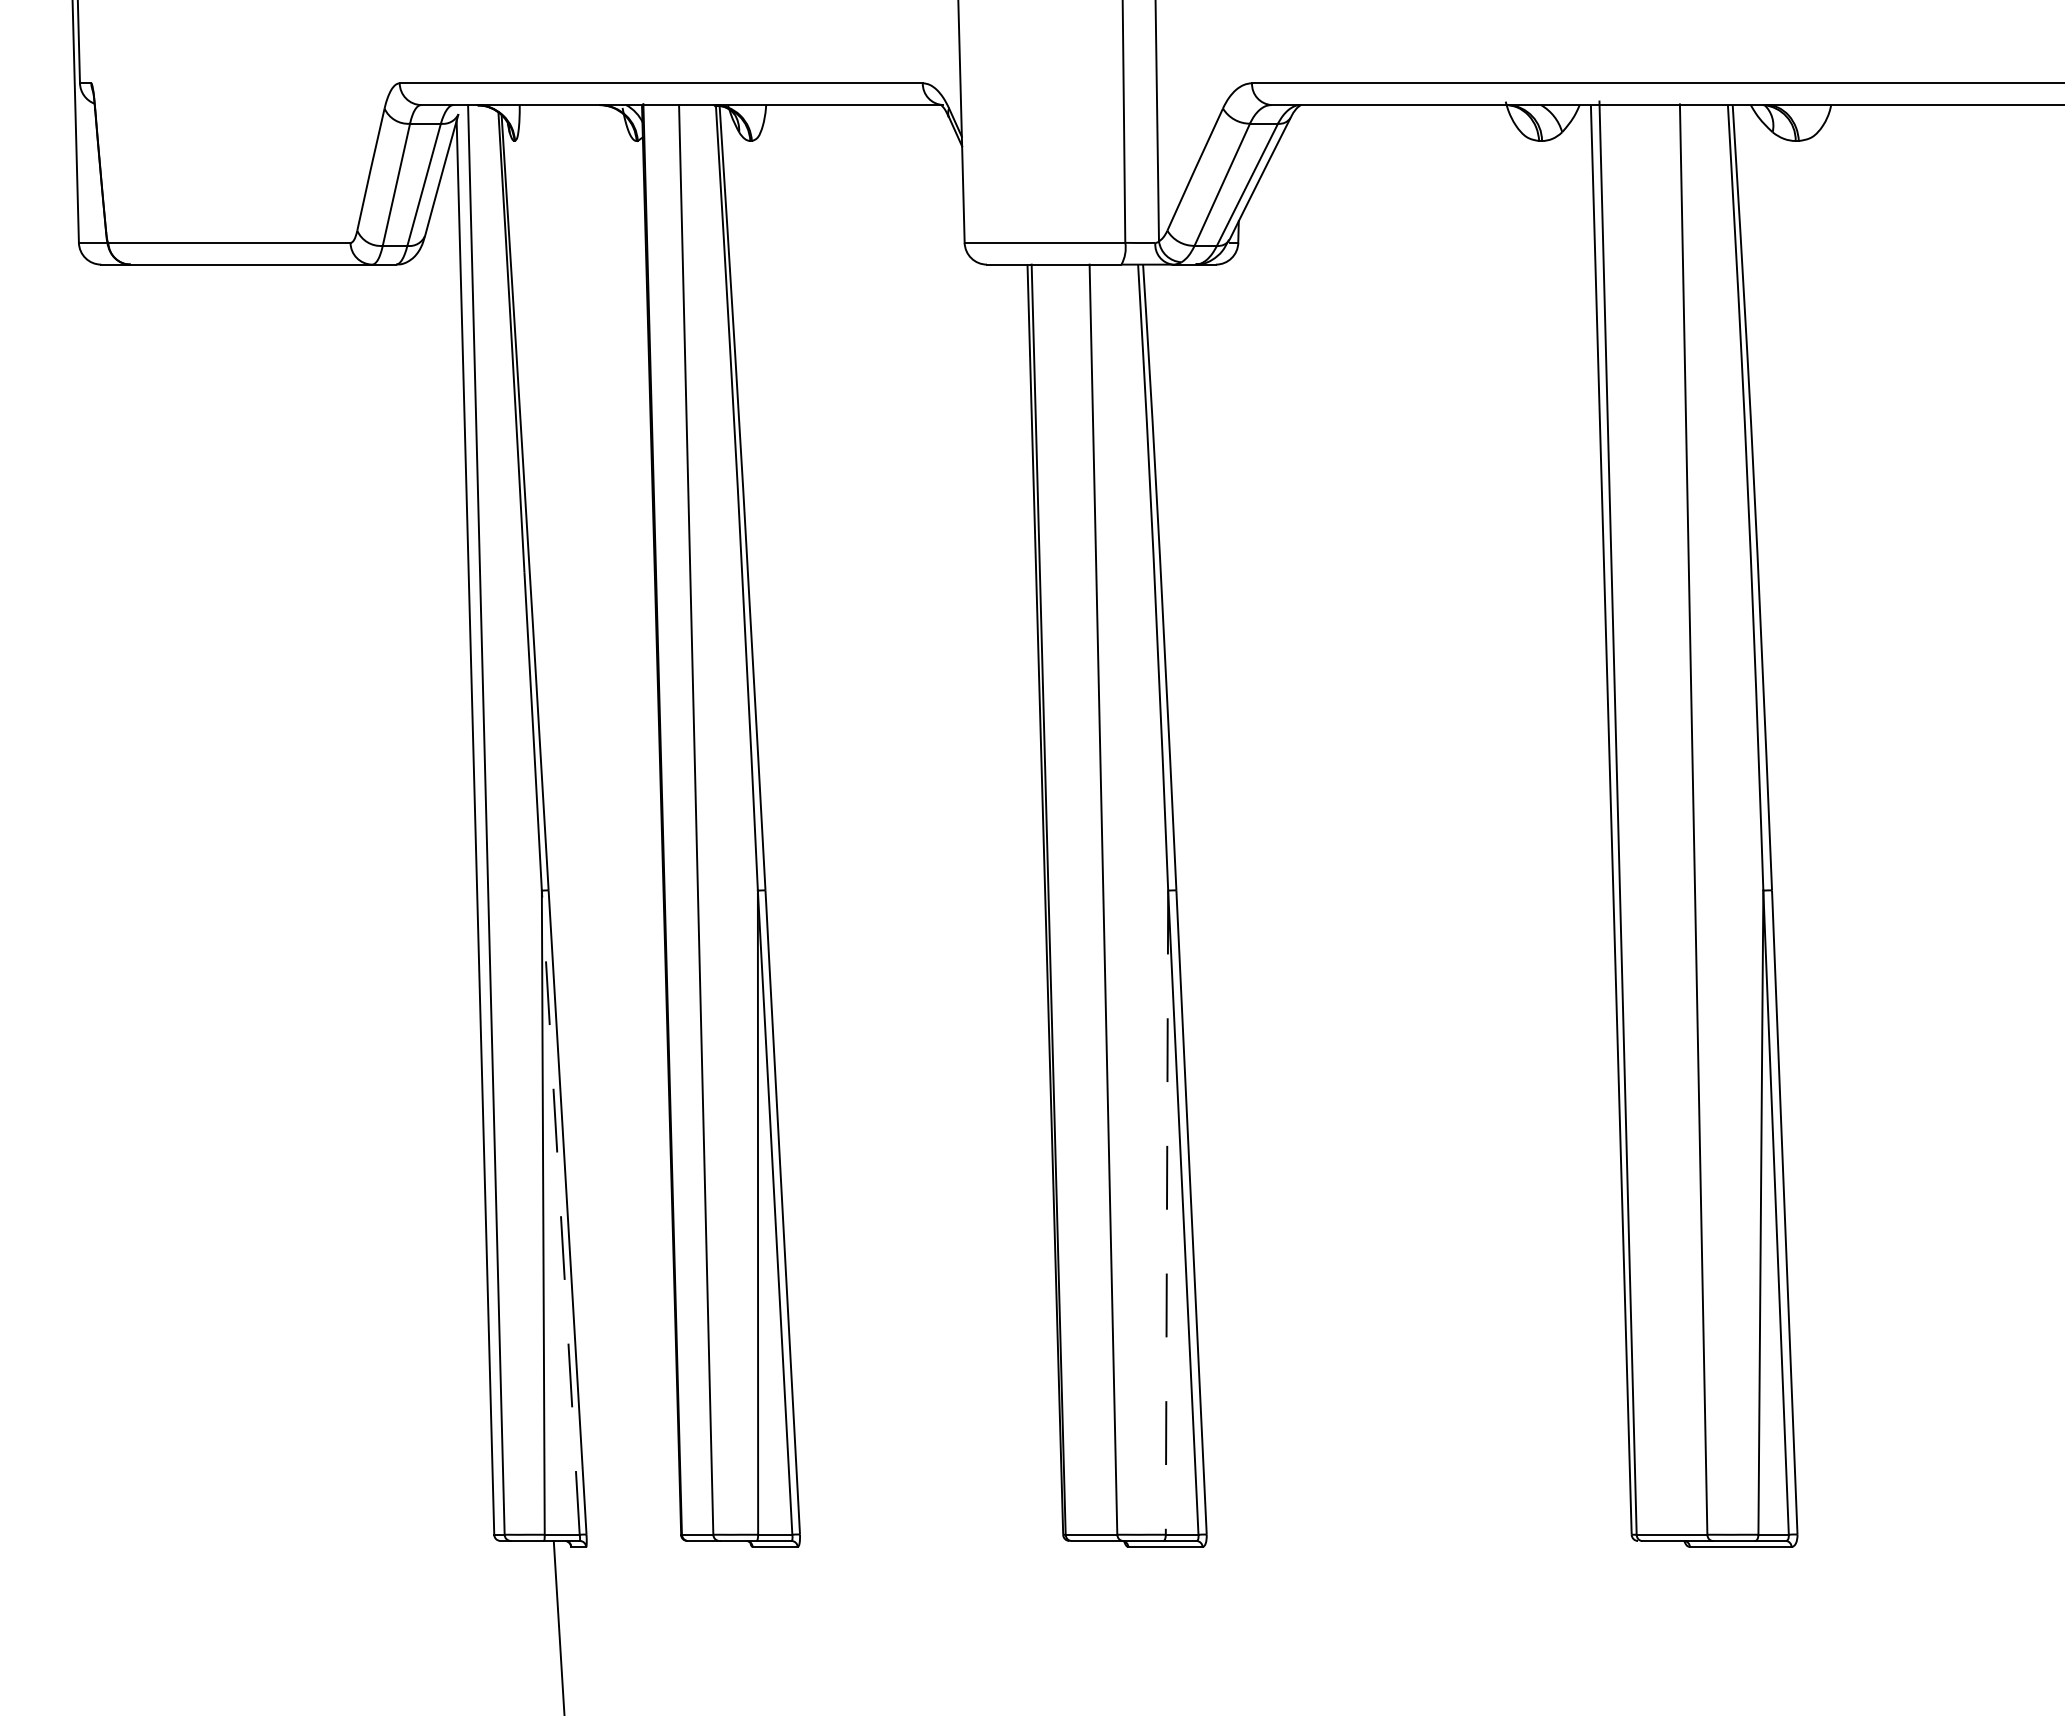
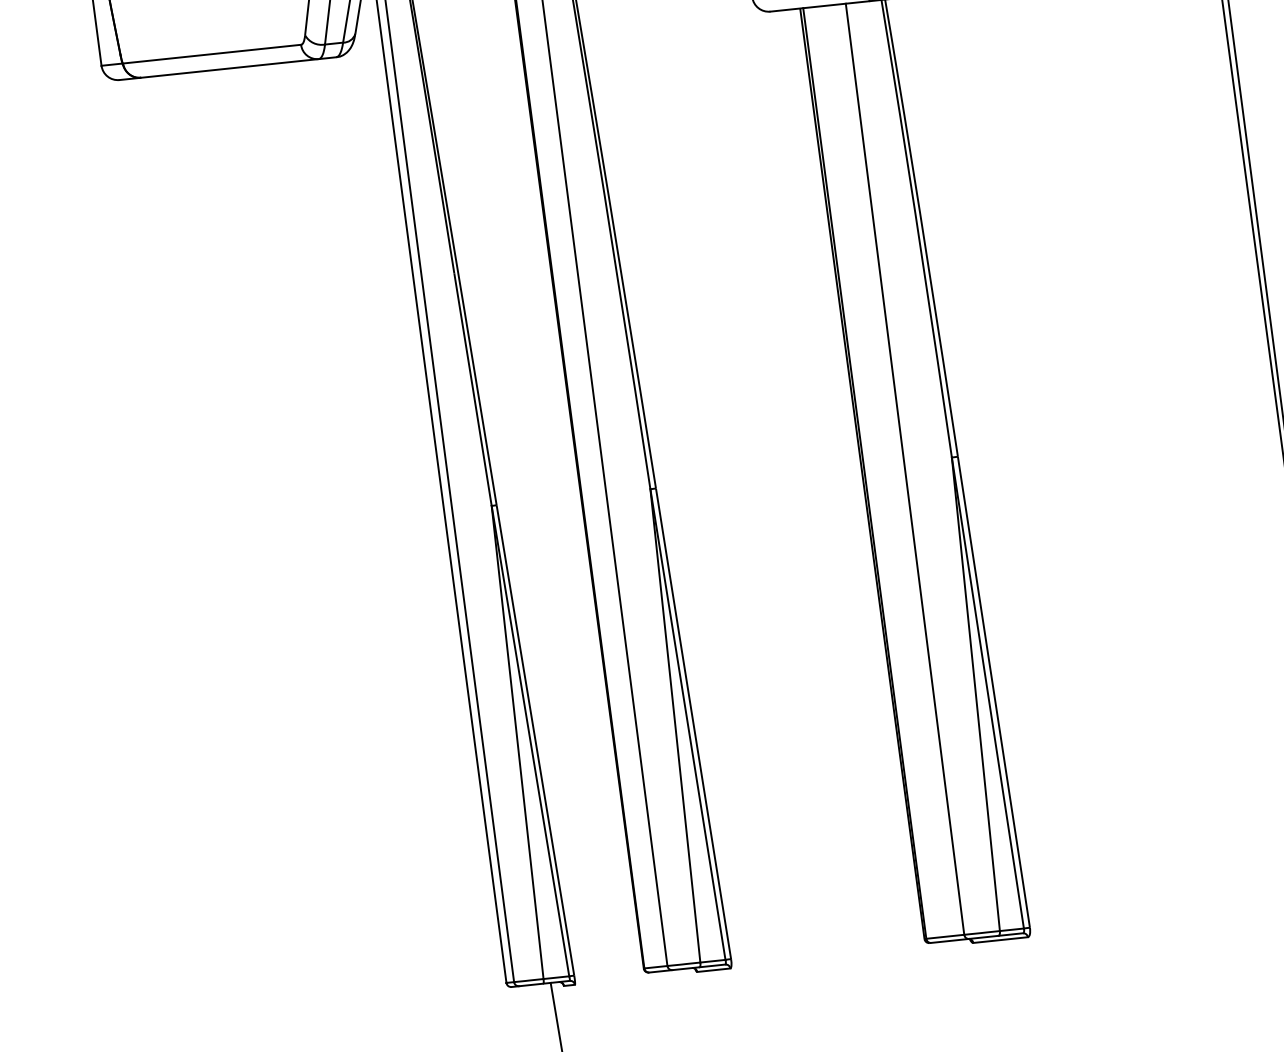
line: (560, 1212) -> (530, 741), dashed -> solid
line: (1166, 1213) -> (975, 694), dashed -> solid

